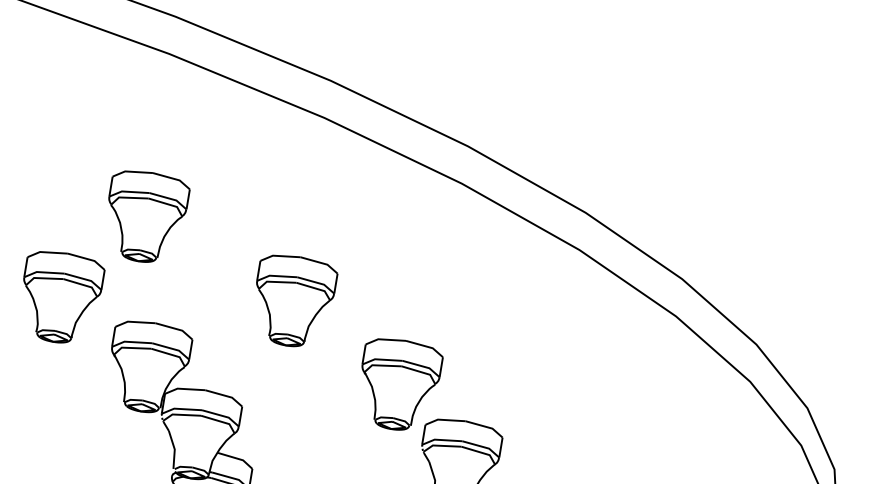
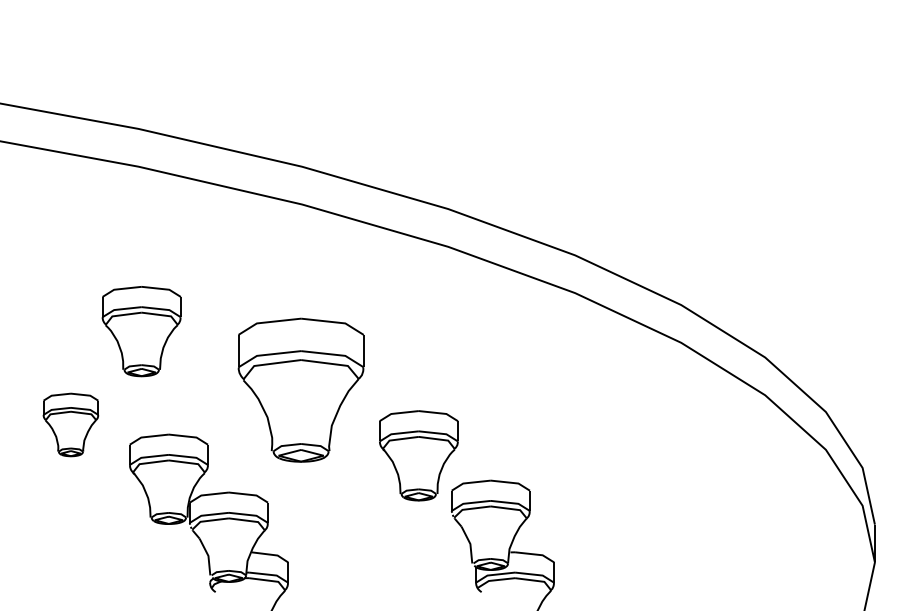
part: (60, 297) -> (70, 424), size x0.7
part: (293, 301) -> (301, 390), size x1.6

